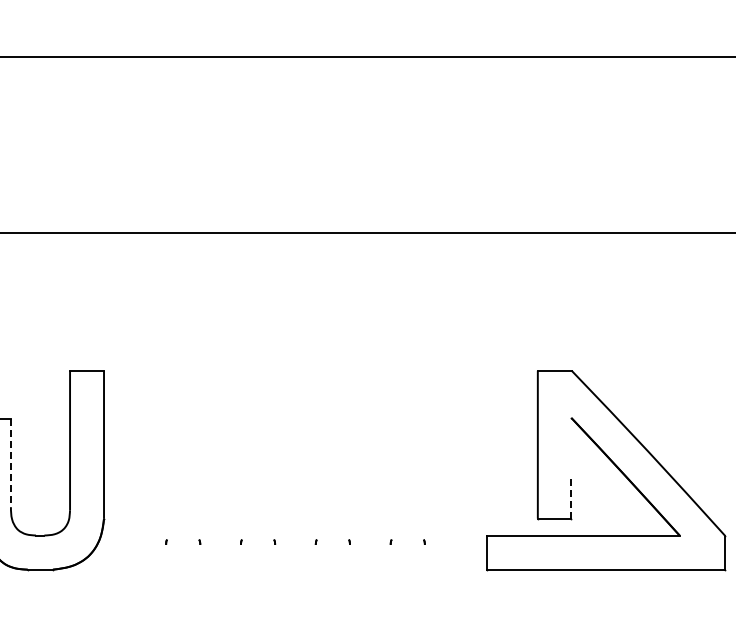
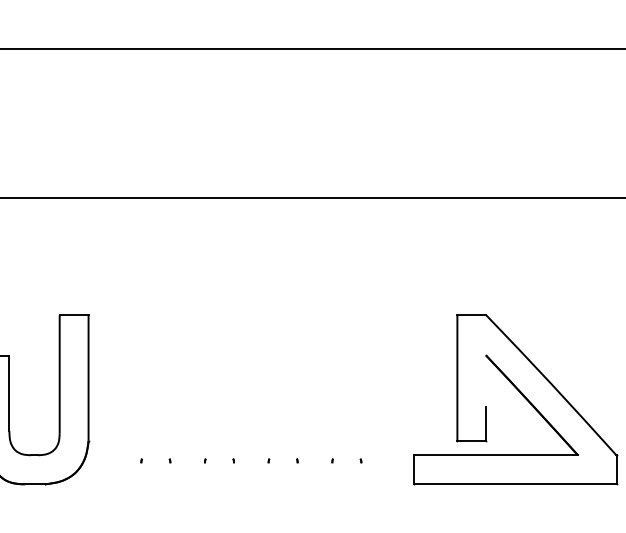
line: (10, 463) -> (9, 394), dashed -> solid
line: (571, 498) -> (486, 423), dashed -> solid

